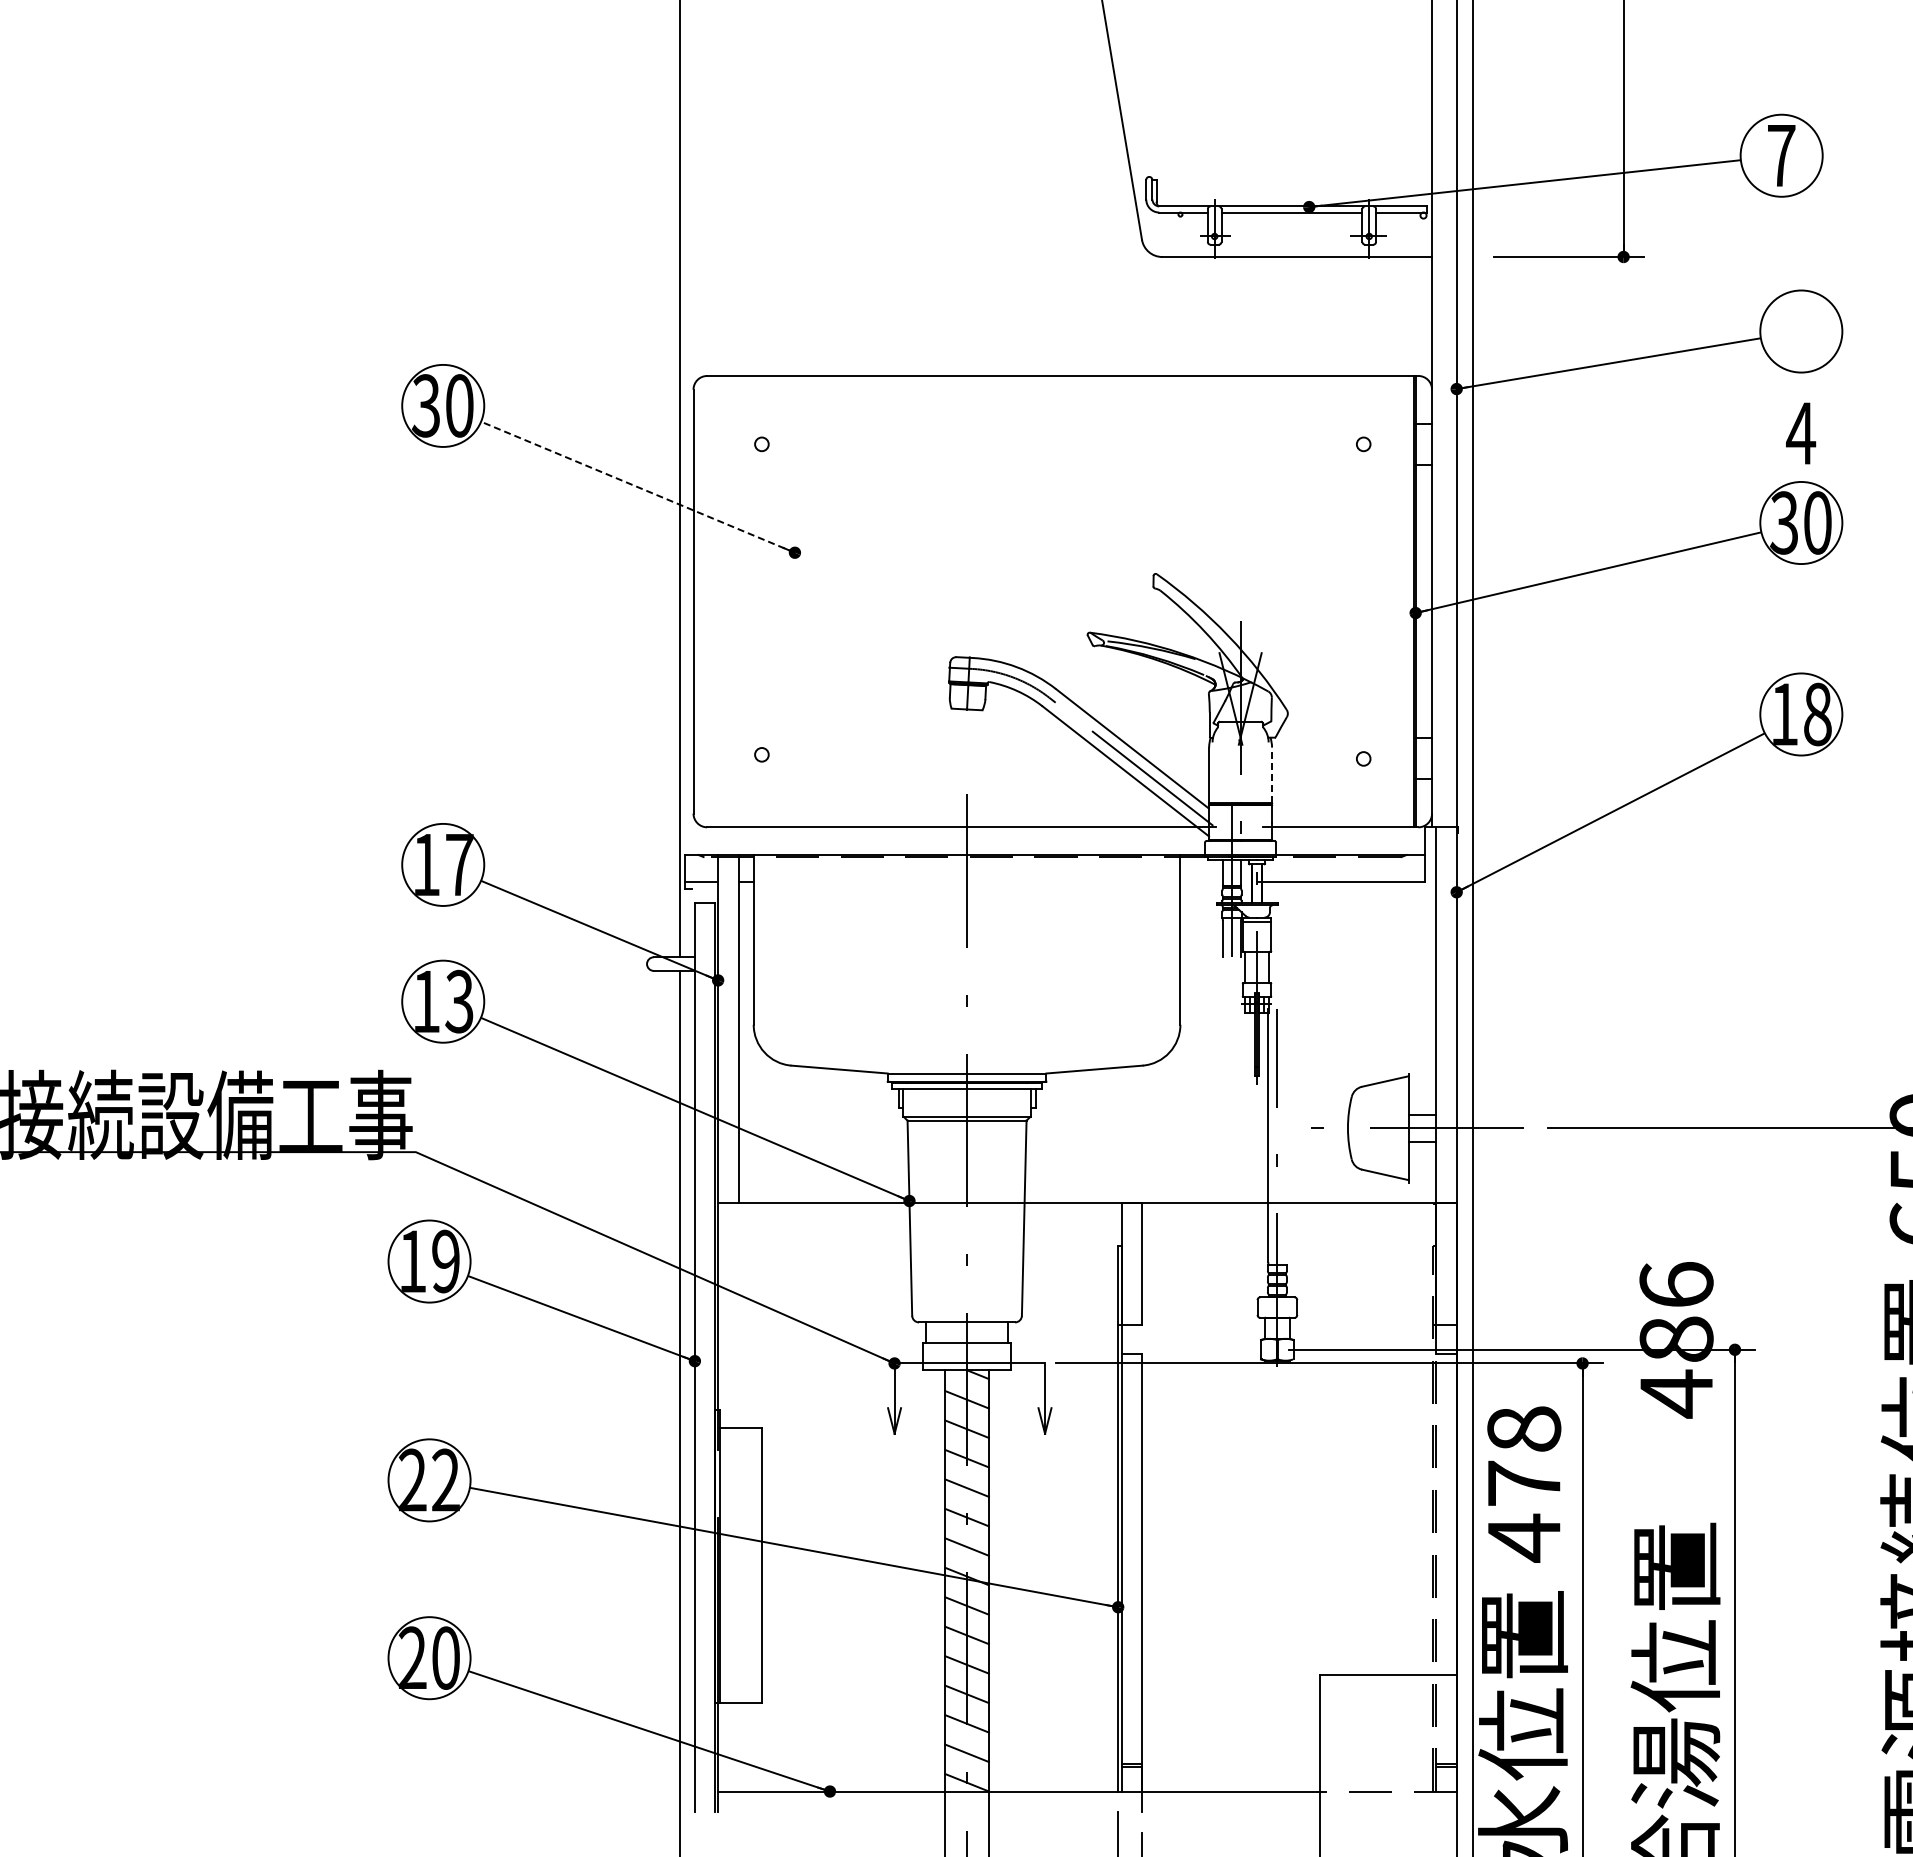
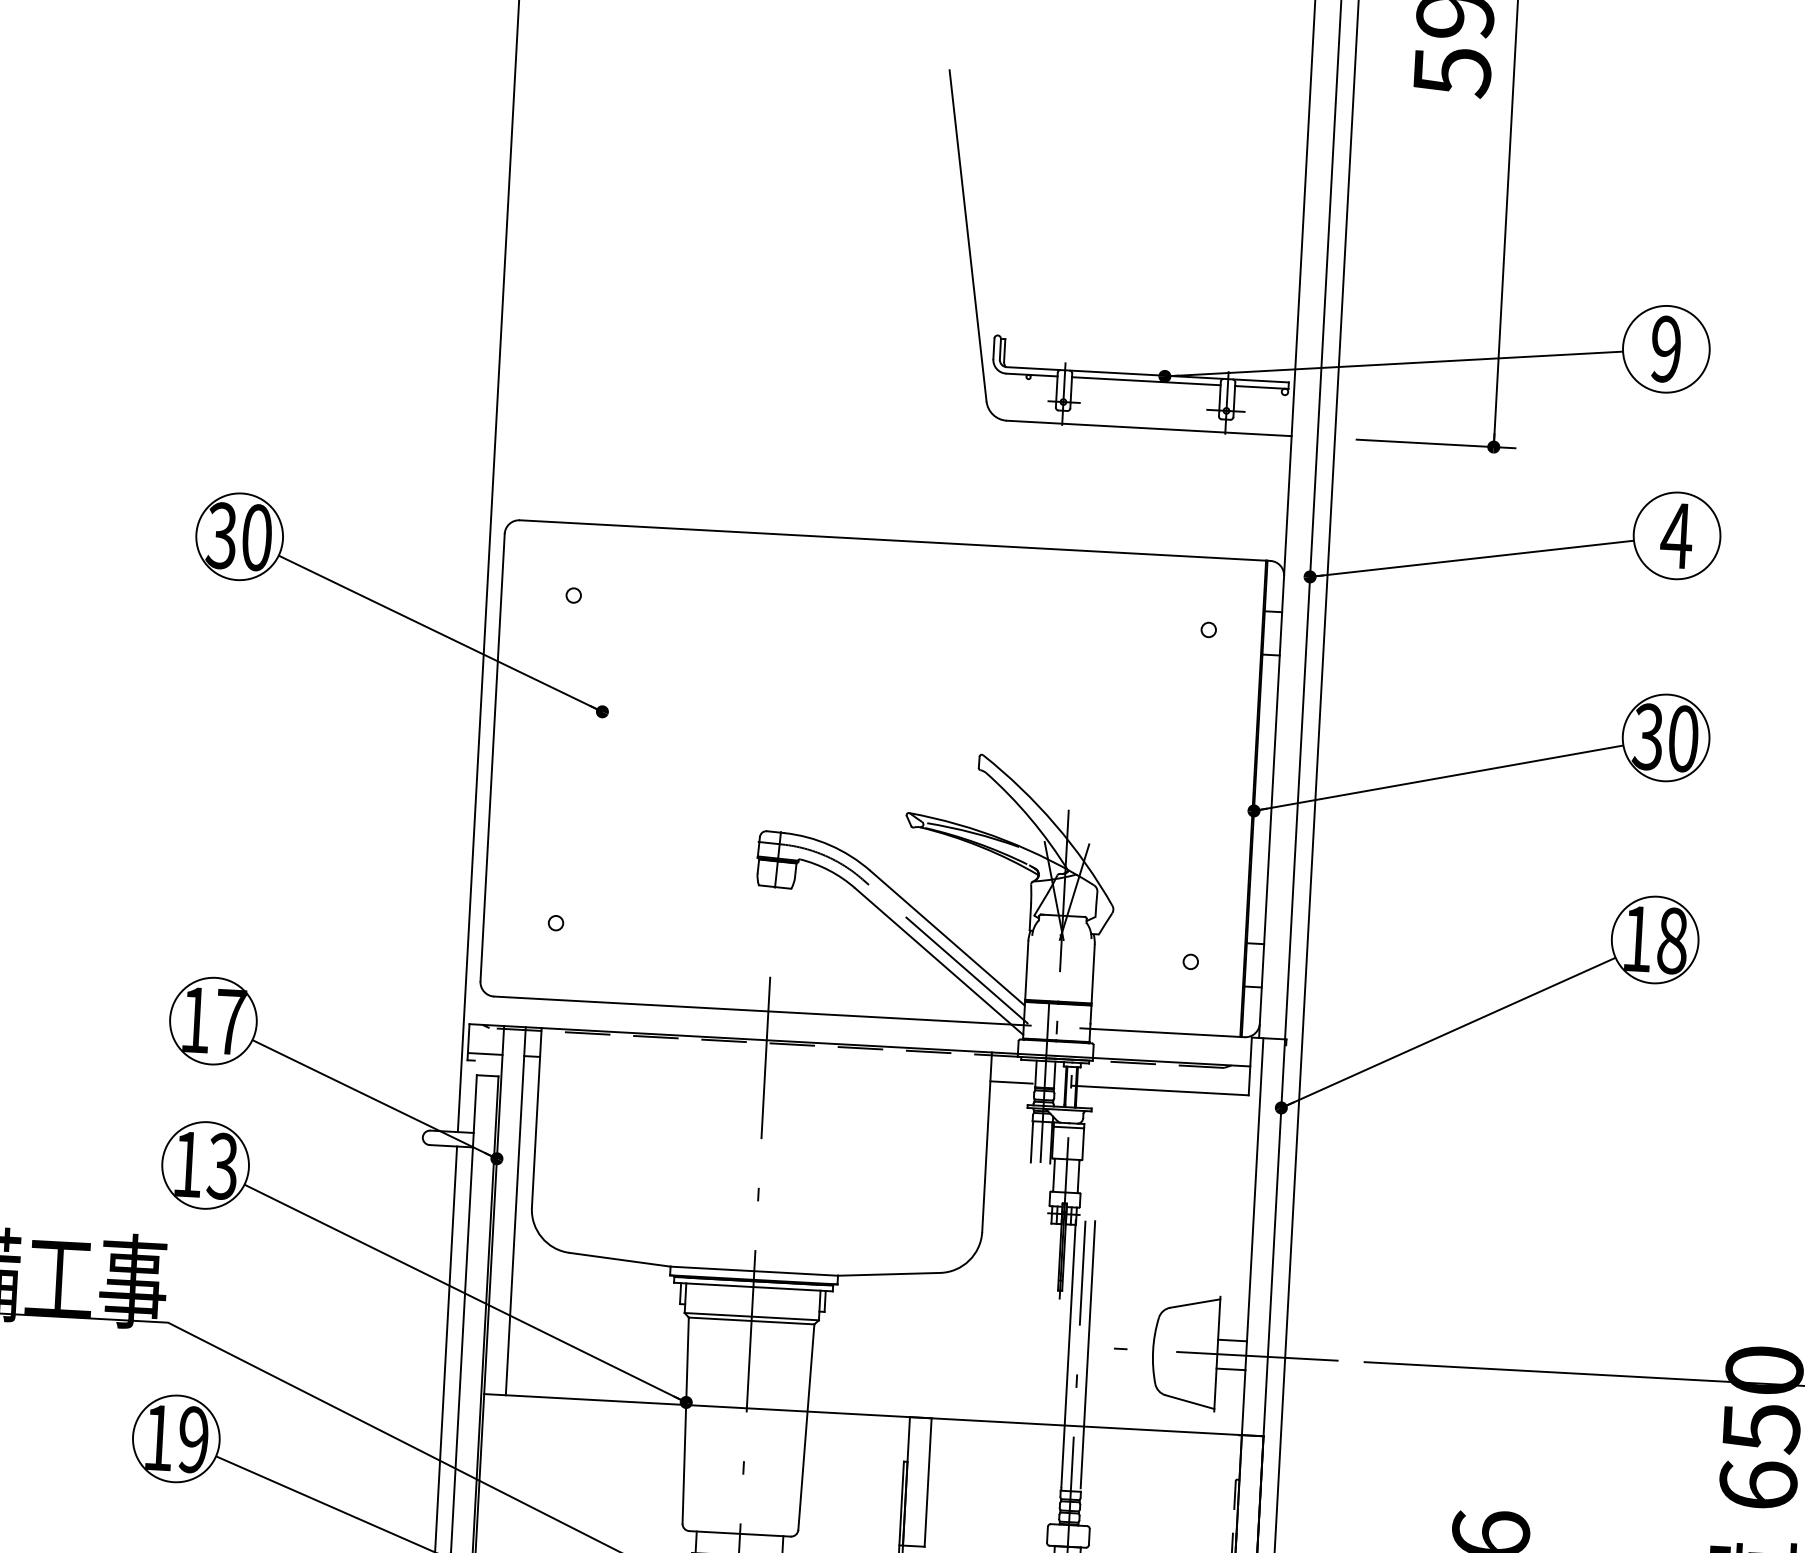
text: (1781, 155) -> (1666, 349), 7 -> 9
text: (1801, 433) -> (1677, 535), moved
line: (637, 487) -> (440, 633), dashed -> solid
line: (1272, 775) -> (1093, 974), dashed -> solid
line: (1200, 882) -> (1011, 1082), added
line: (1286, 1134) -> (1087, 1353), added

